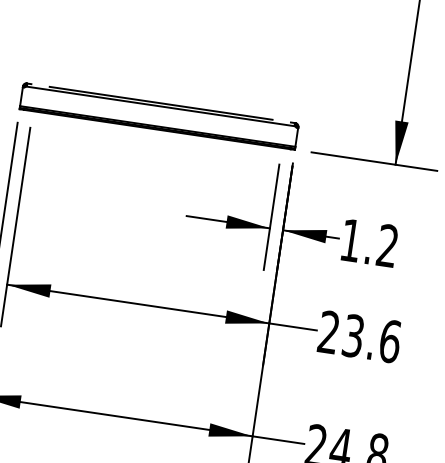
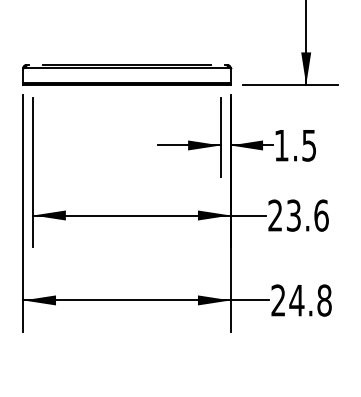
text: (386, 245) -> (308, 145), 1.2 -> 1.5

